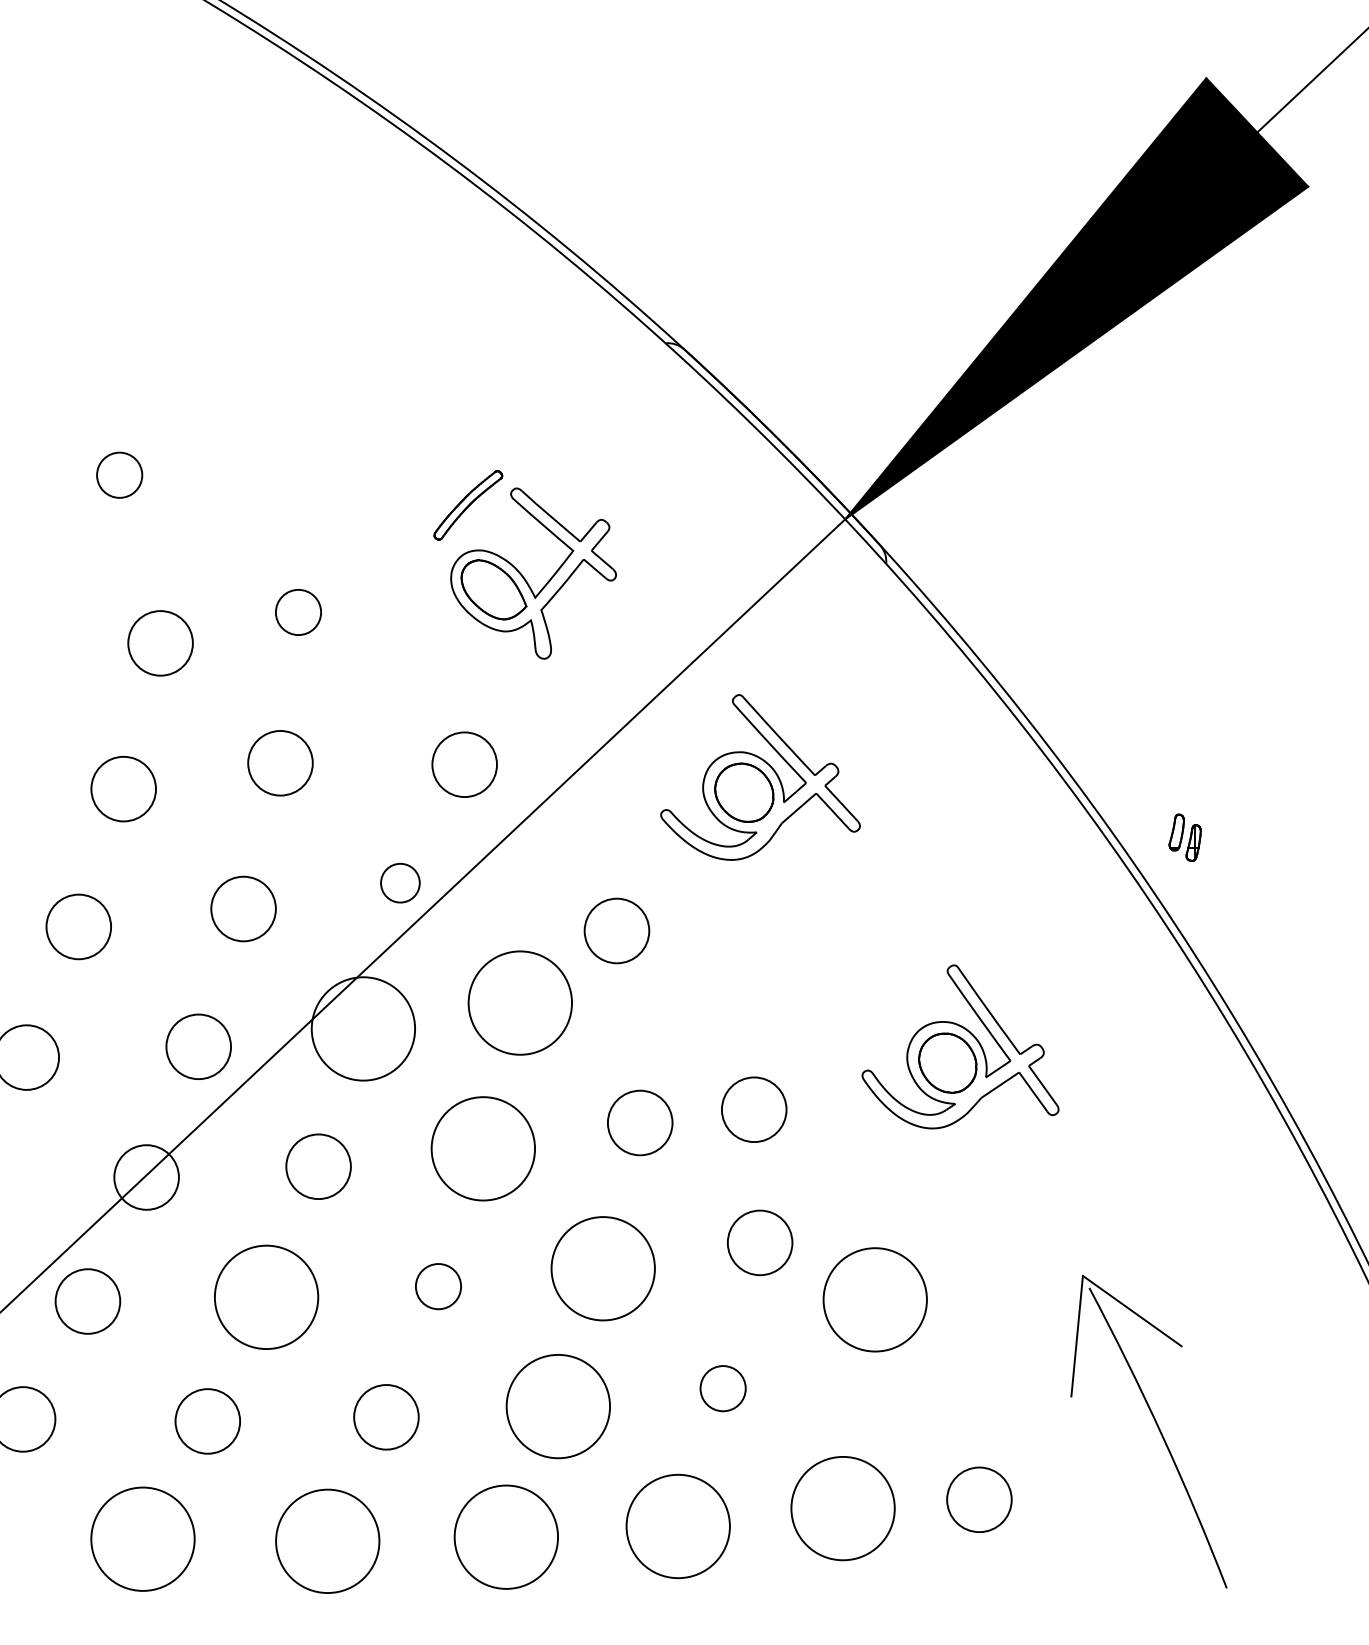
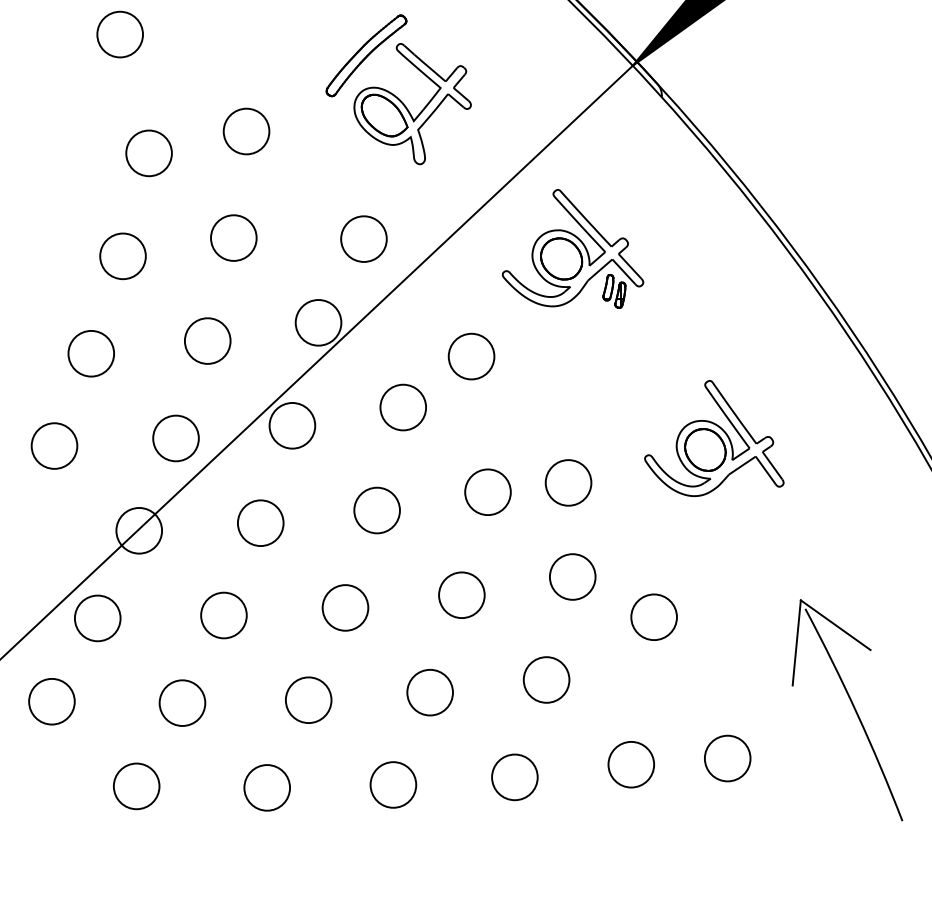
circle: (119, 474) -> (120, 34), size x1.43
part: (468, 505) -> (366, 55), size x1.67
circle: (298, 612) -> (246, 131), size x1.43
part: (1184, 837) -> (613, 291), moved
circle: (400, 882) -> (318, 322), size x1.67
circle: (520, 1002) -> (403, 407), size x0.62
circle: (363, 1028) -> (292, 425), size x0.62
circle: (483, 1148) -> (377, 510), size x0.62
circle: (602, 1268) -> (461, 595), size x0.62
circle: (438, 1286) -> (345, 607), size x1.43
circle: (266, 1297) -> (223, 615), size x0.62
circle: (875, 1299) -> (654, 616), size x0.62
circle: (722, 1388) -> (546, 679), size x1.43
circle: (558, 1406) -> (430, 692), size x0.62
circle: (842, 1508) -> (630, 764), size x0.62
circle: (677, 1526) -> (514, 777), size x0.62
circle: (506, 1536) -> (393, 784), size x0.62
circle: (142, 1538) -> (136, 785), size x0.62
circle: (327, 1541) -> (267, 787), size x0.62

